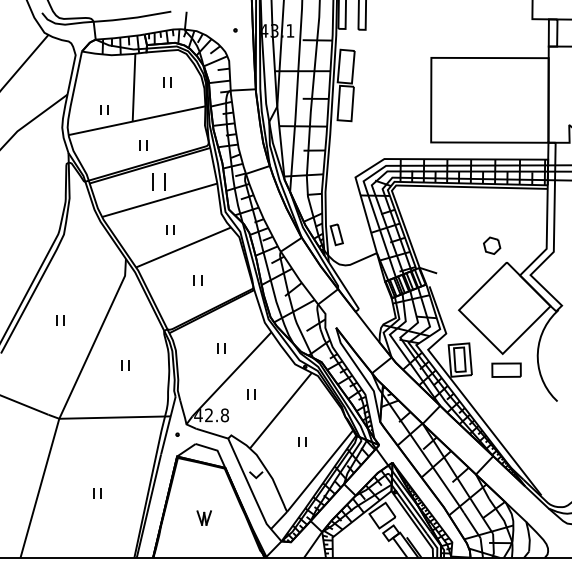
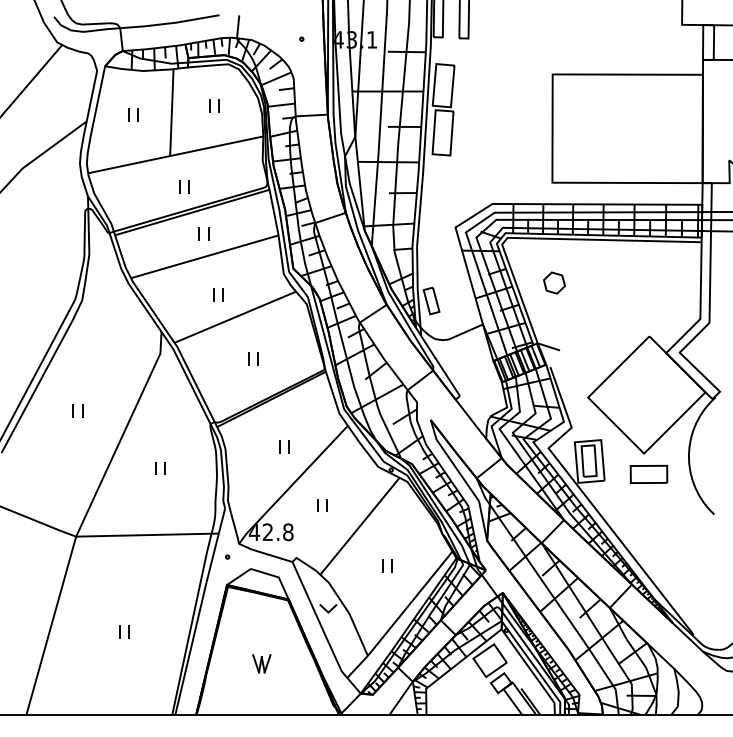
part: (104, 109) -> (133, 114), moved
part: (158, 182) -> (203, 233), size x0.62
part: (492, 245) -> (554, 282), moved

